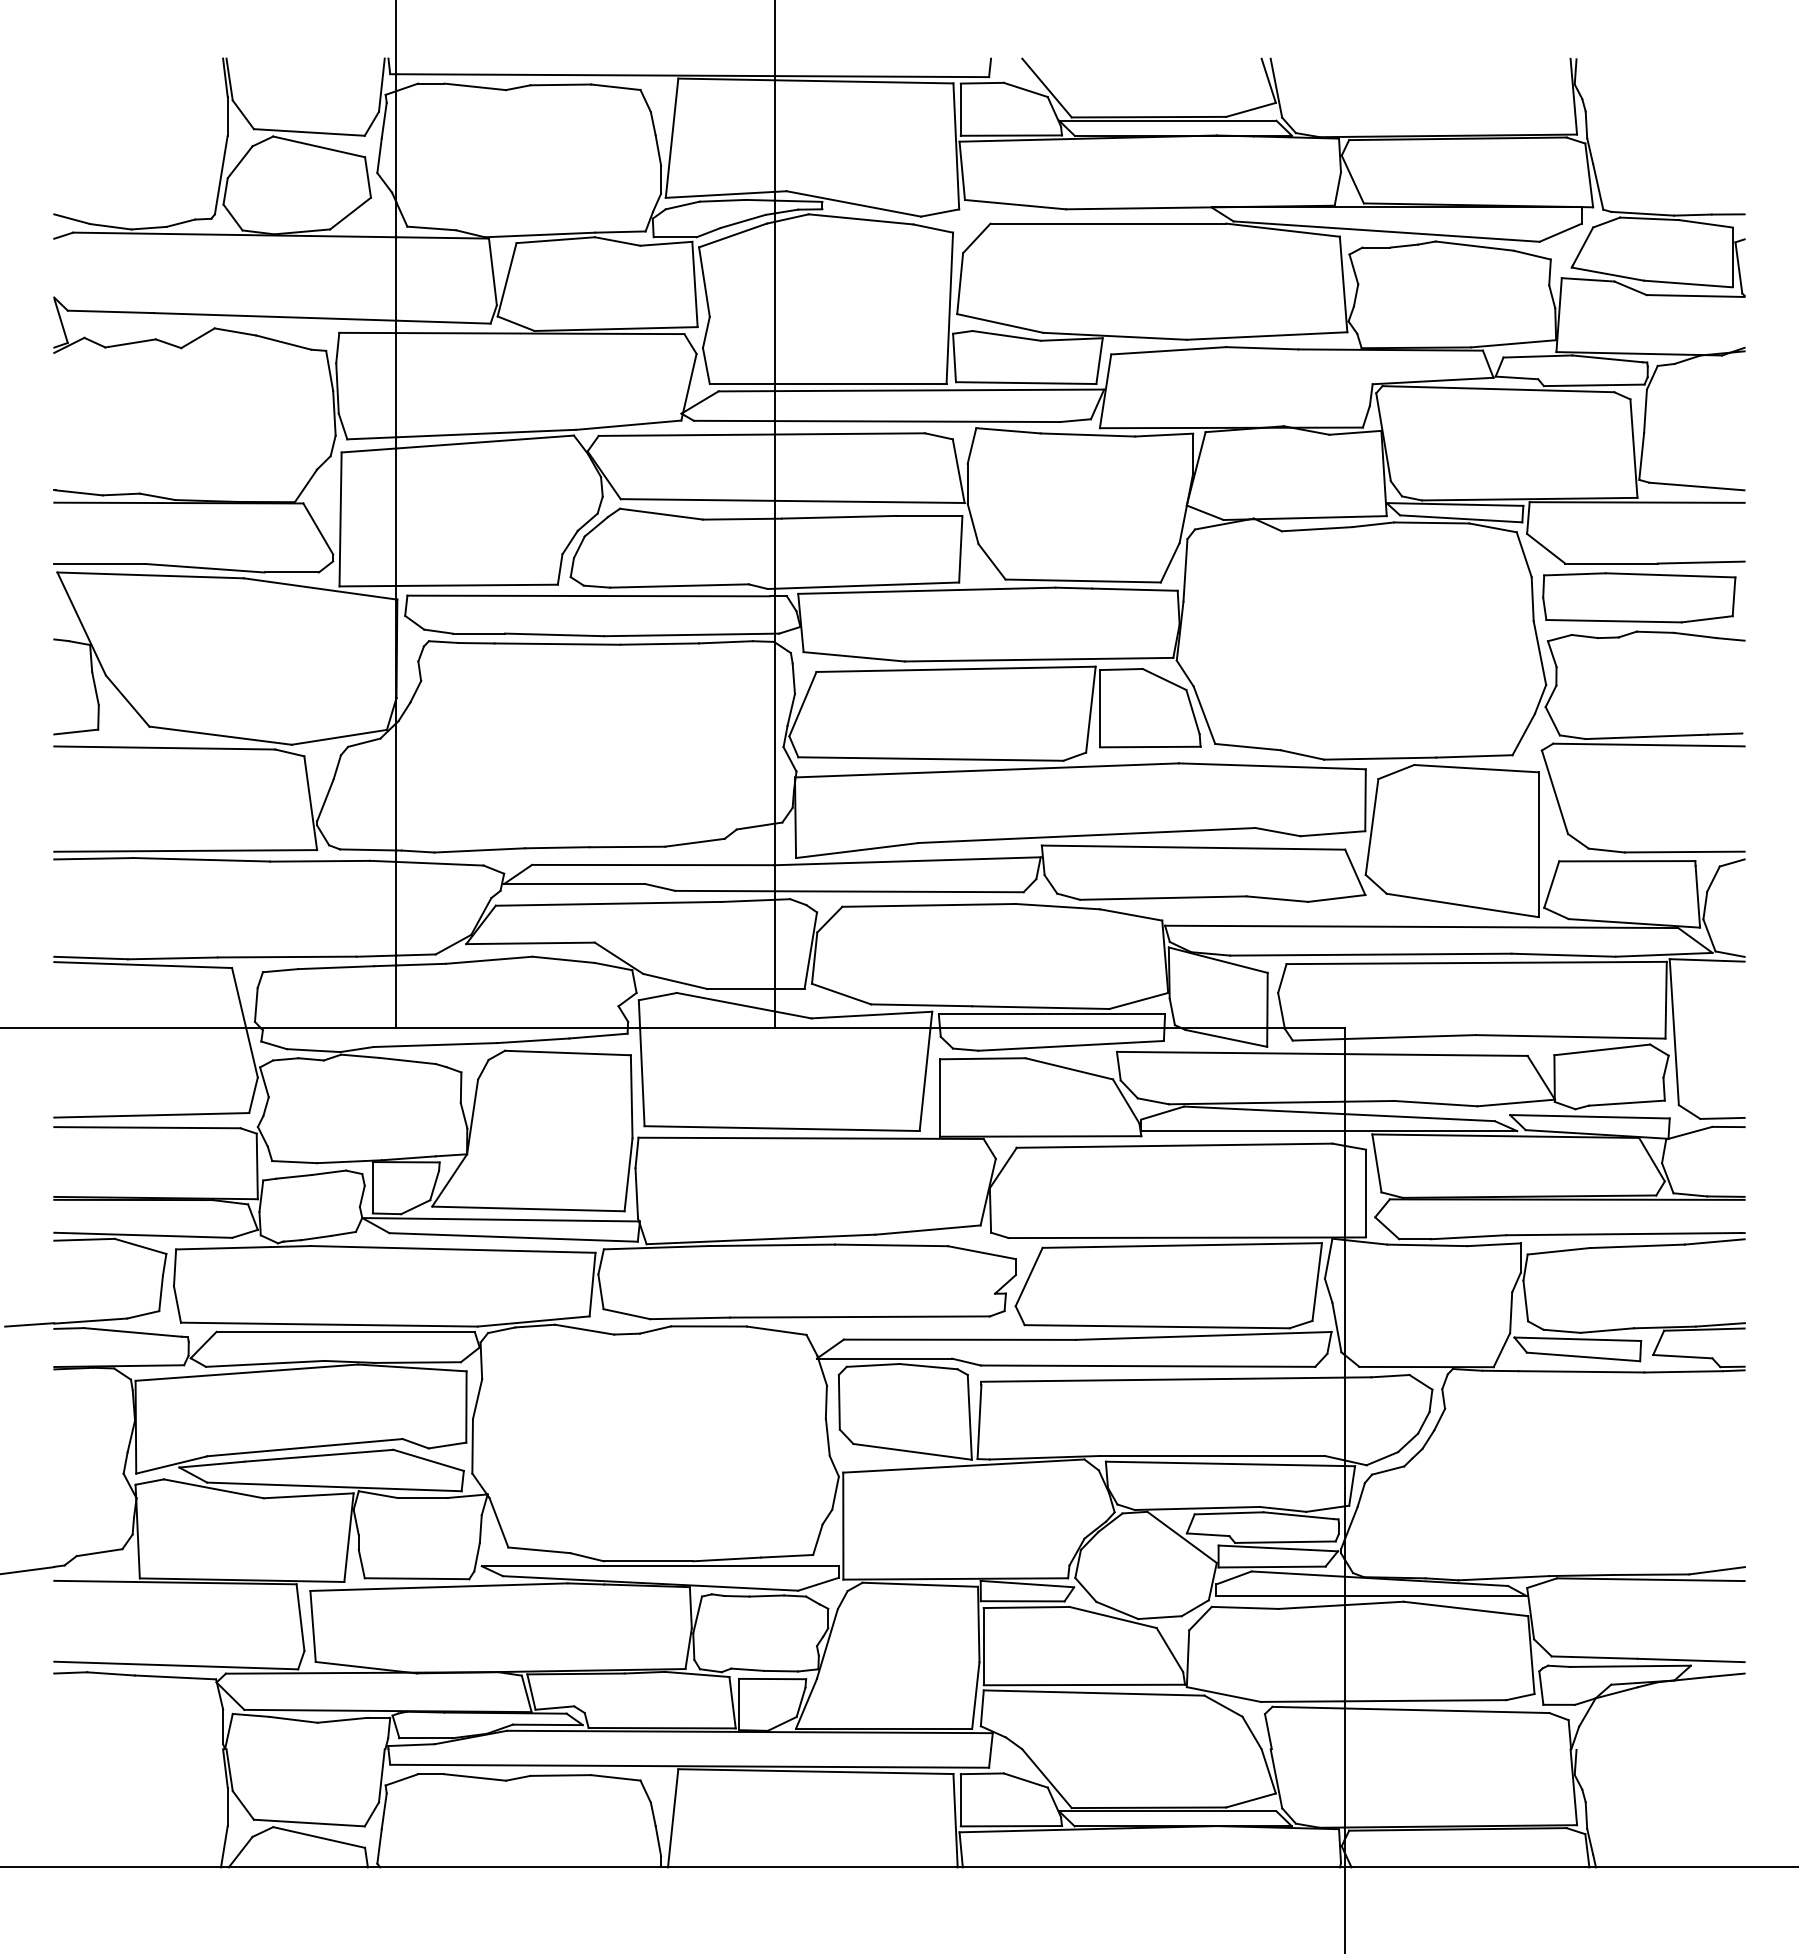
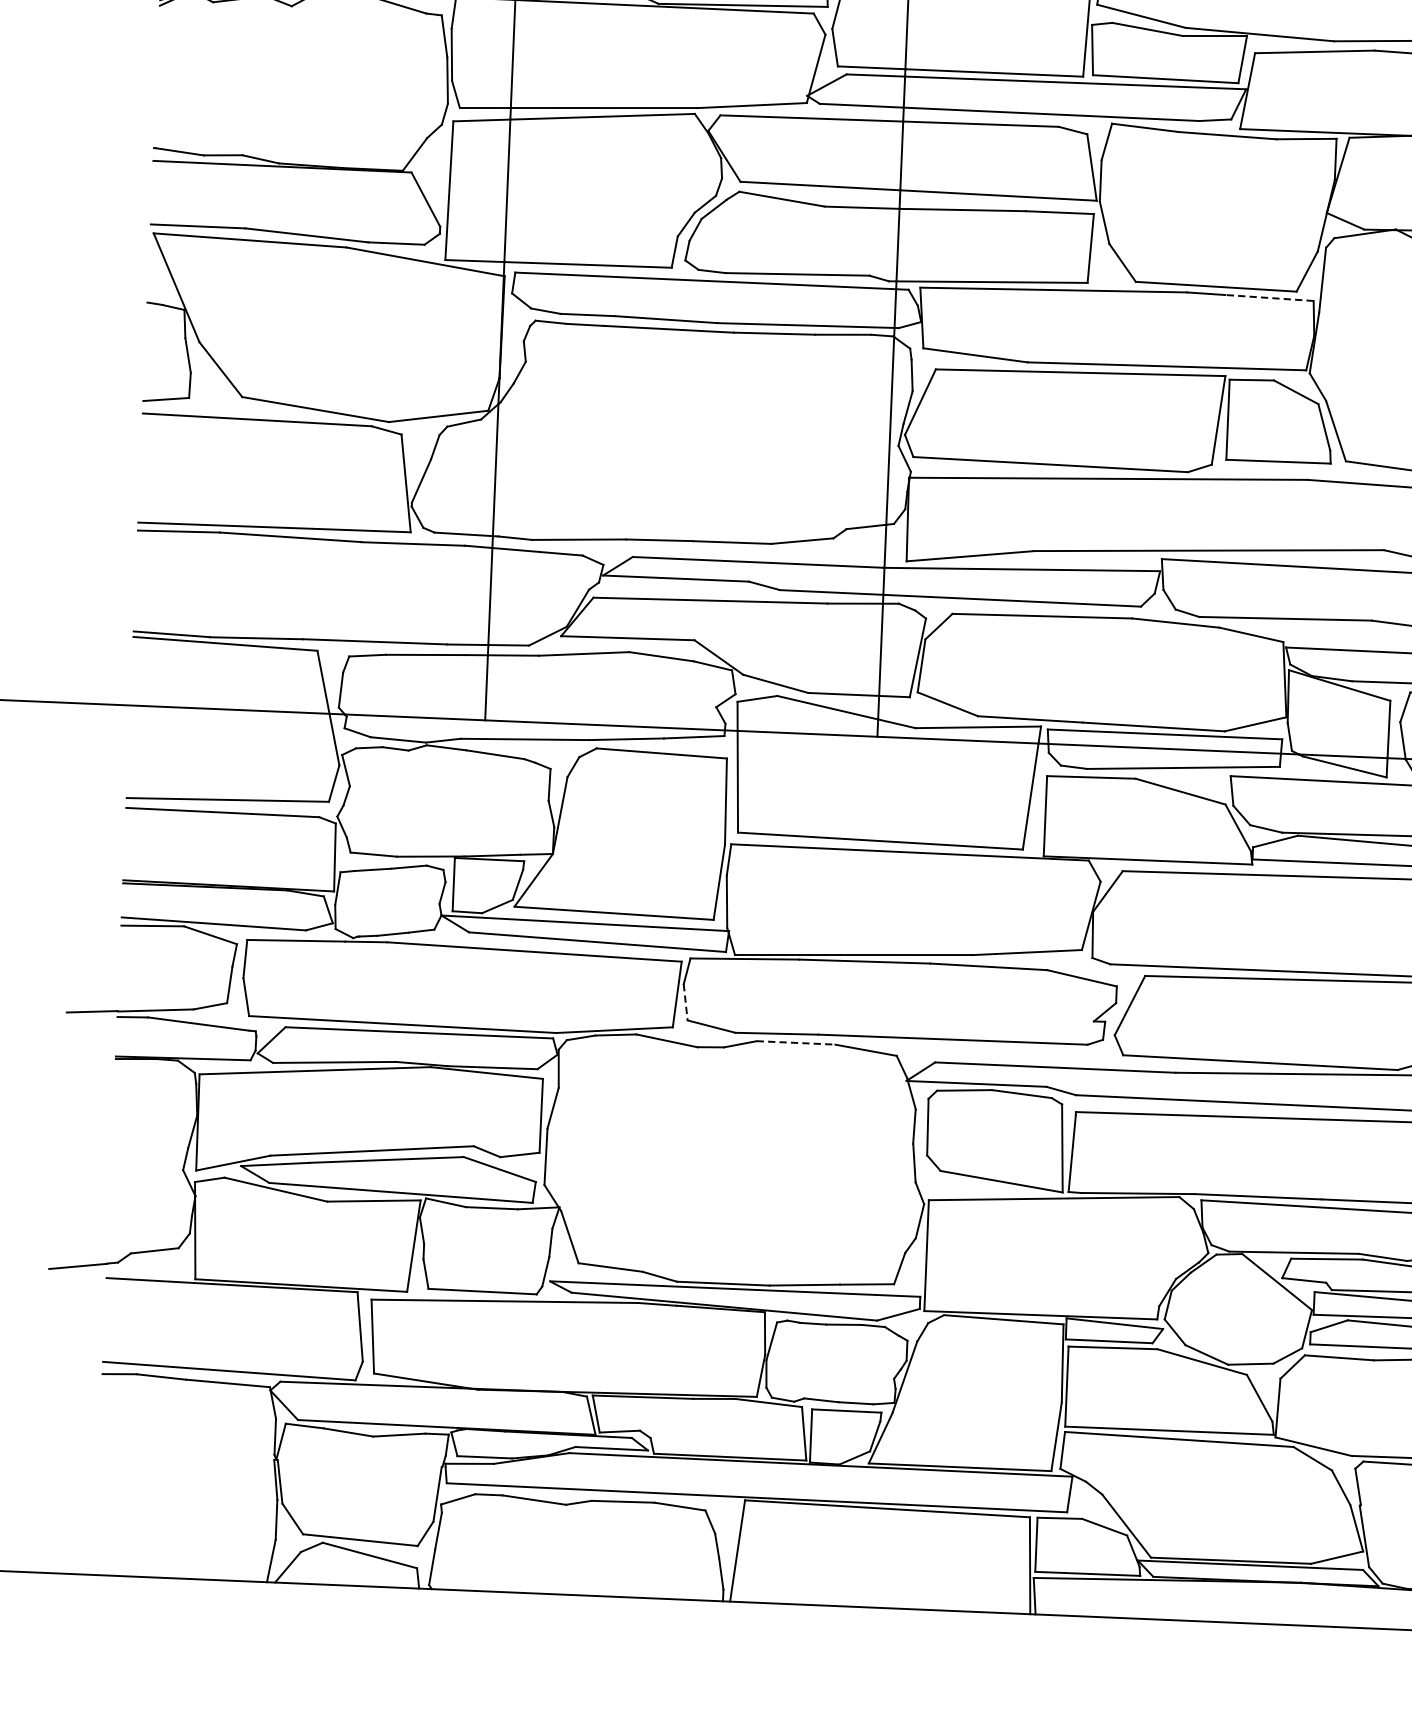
line: (1134, 589) -> (1268, 297), solid -> dashed
line: (600, 1291) -> (685, 1001), solid -> dashed
line: (709, 1326) -> (796, 1042), solid -> dashed

